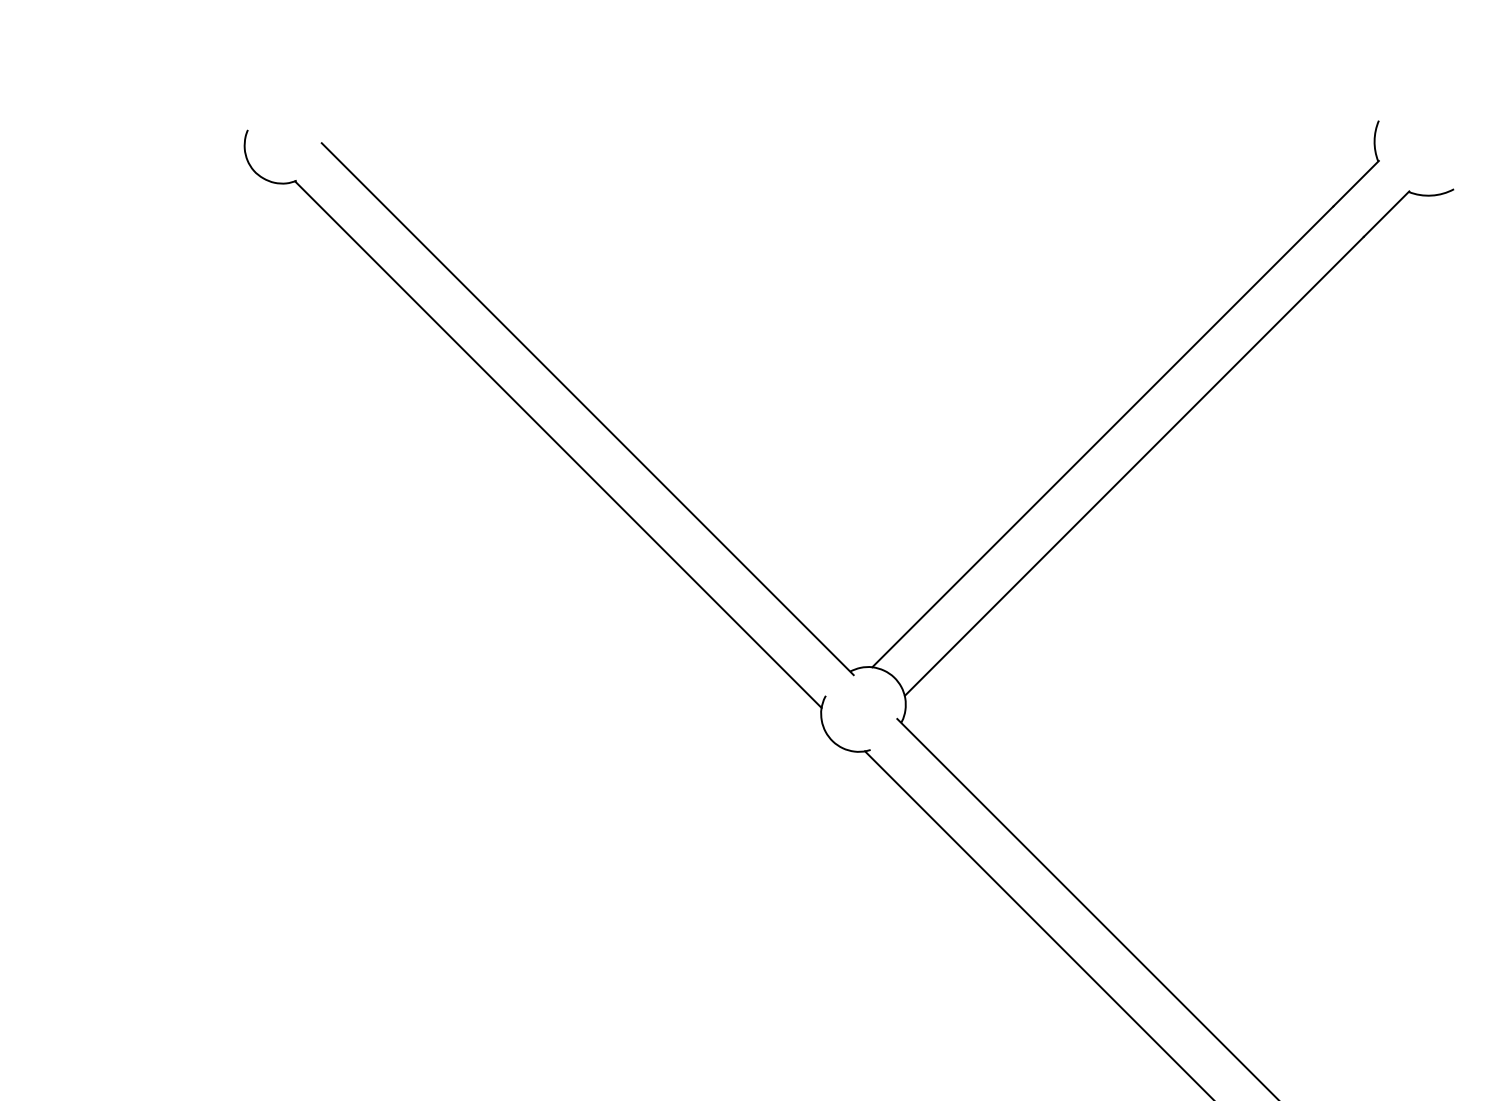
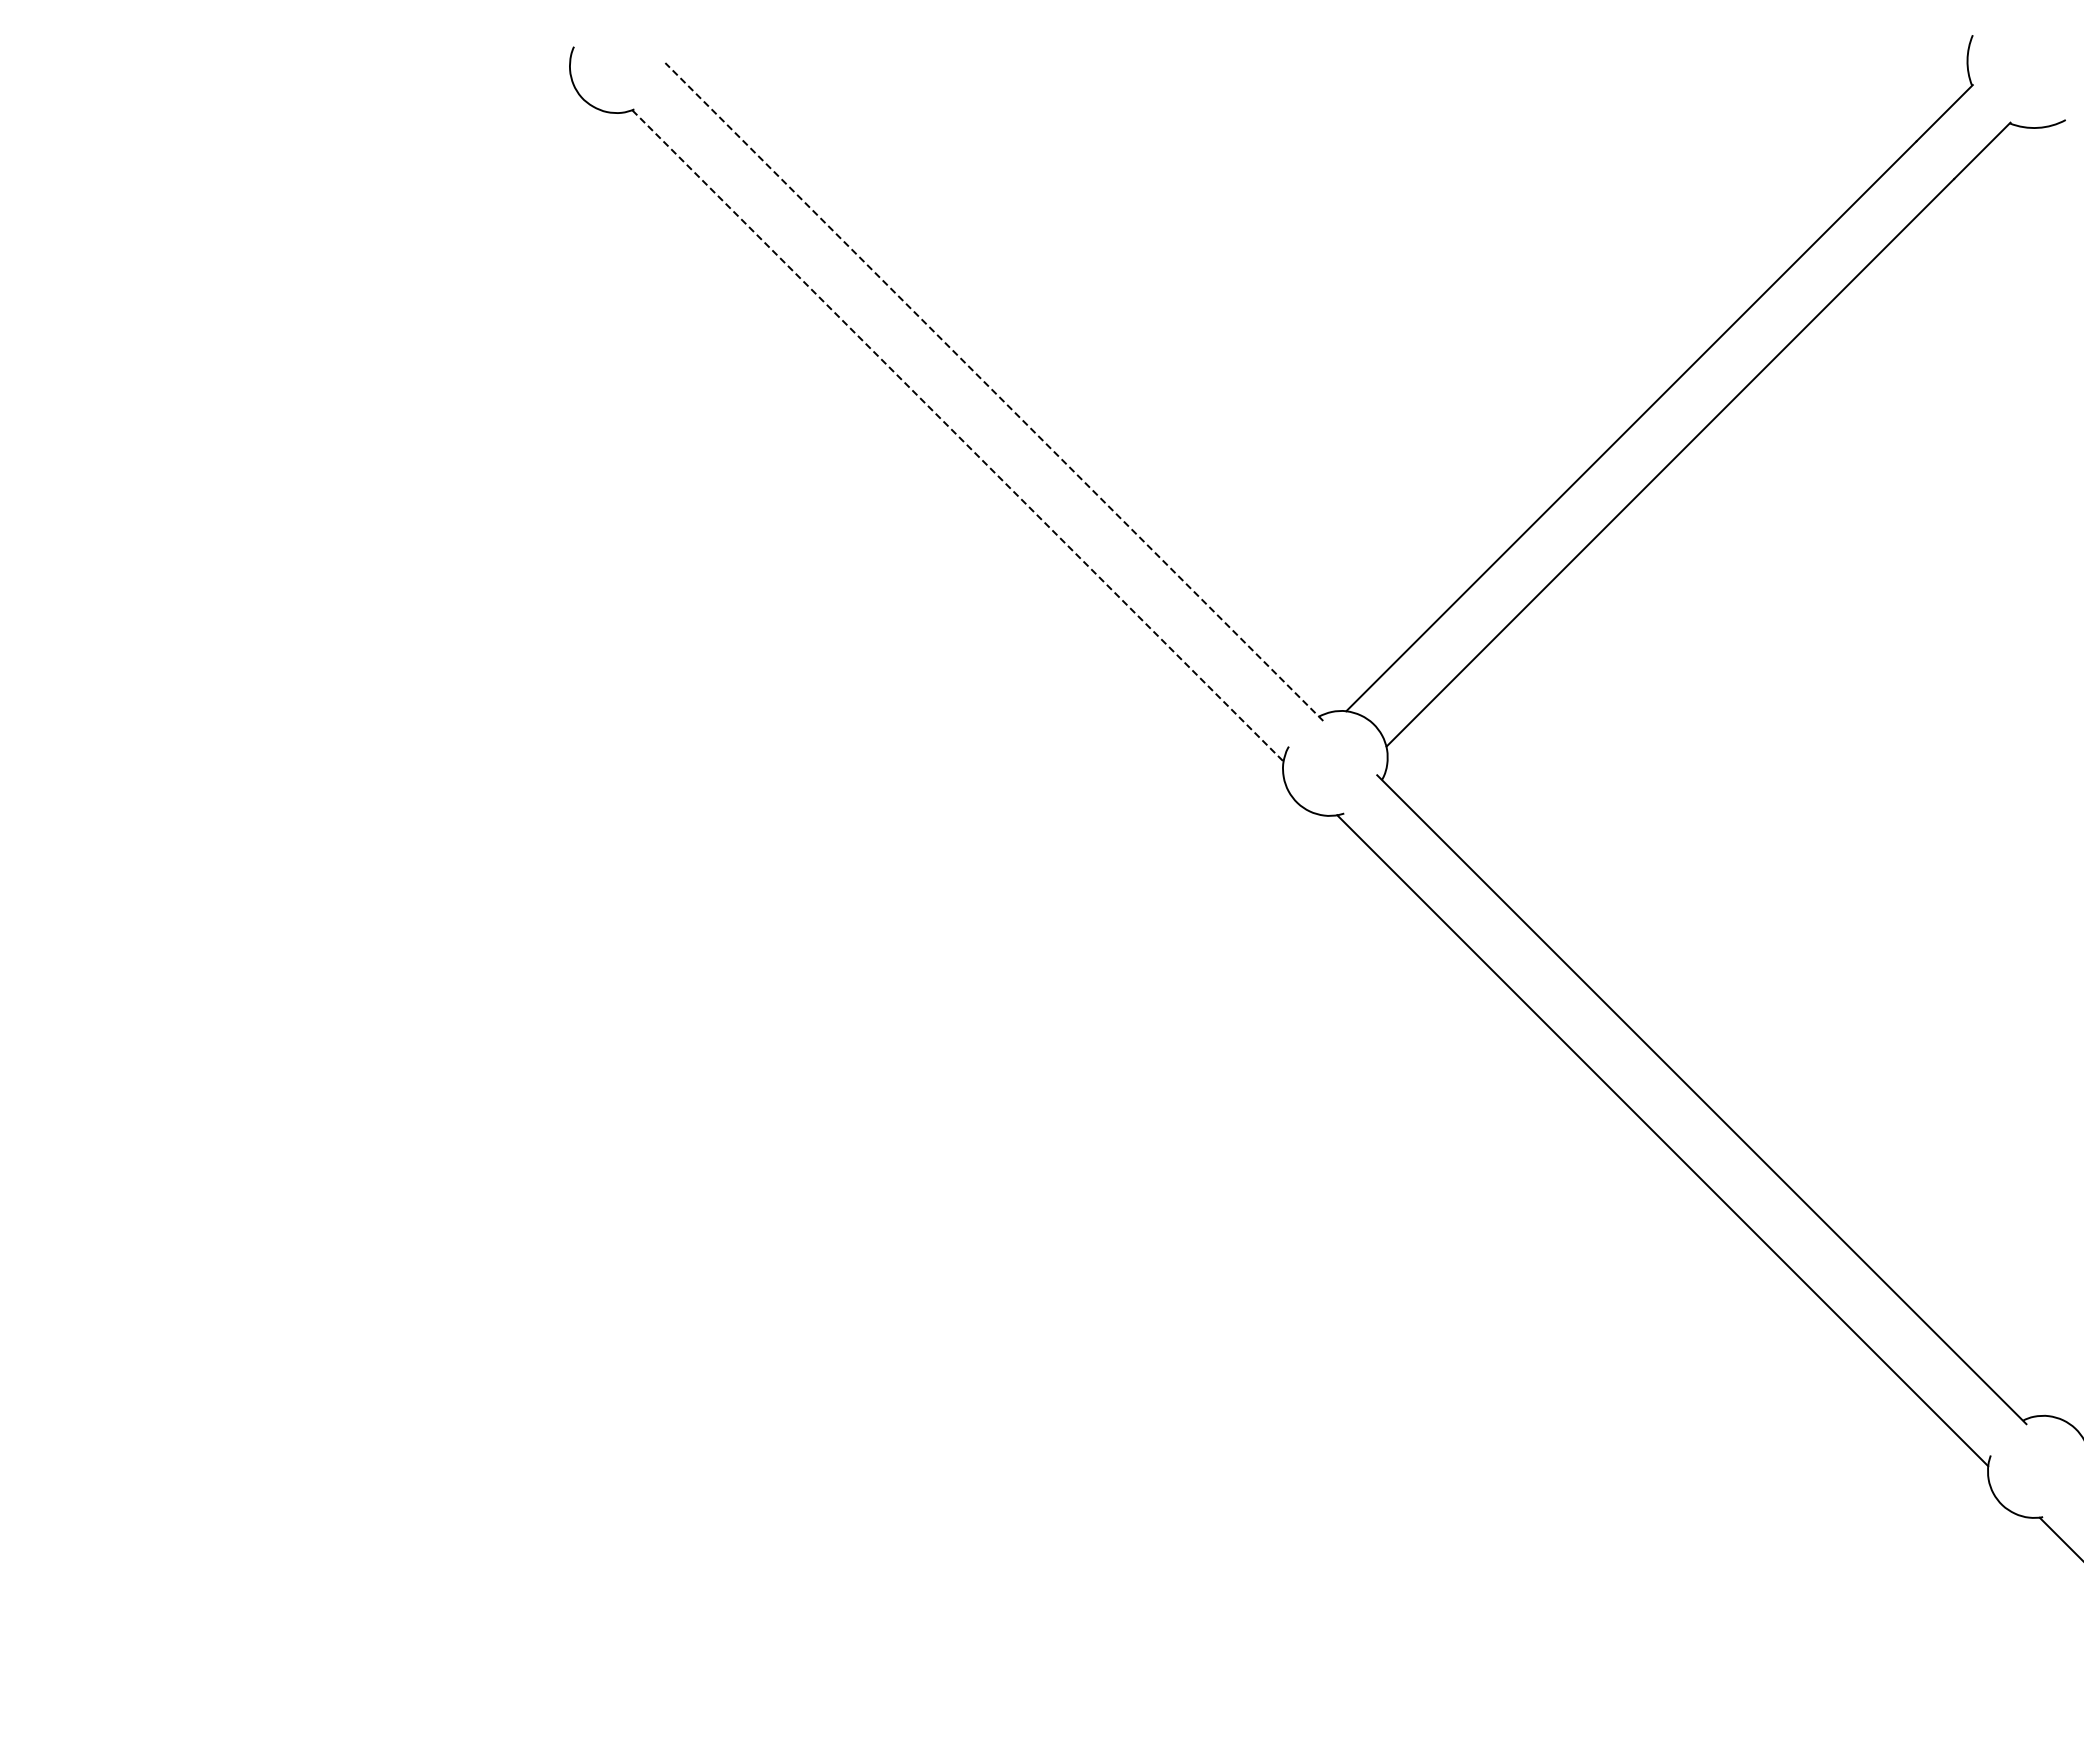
line: (587, 408) -> (993, 391), solid -> dashed
line: (558, 445) -> (958, 436), solid -> dashed

